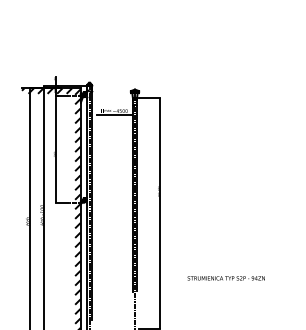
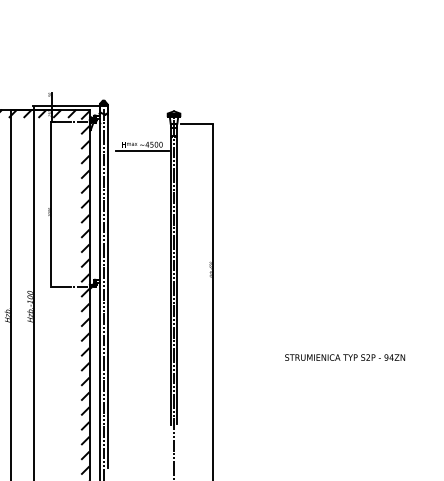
text: (225, 278) -> (343, 357), moved

